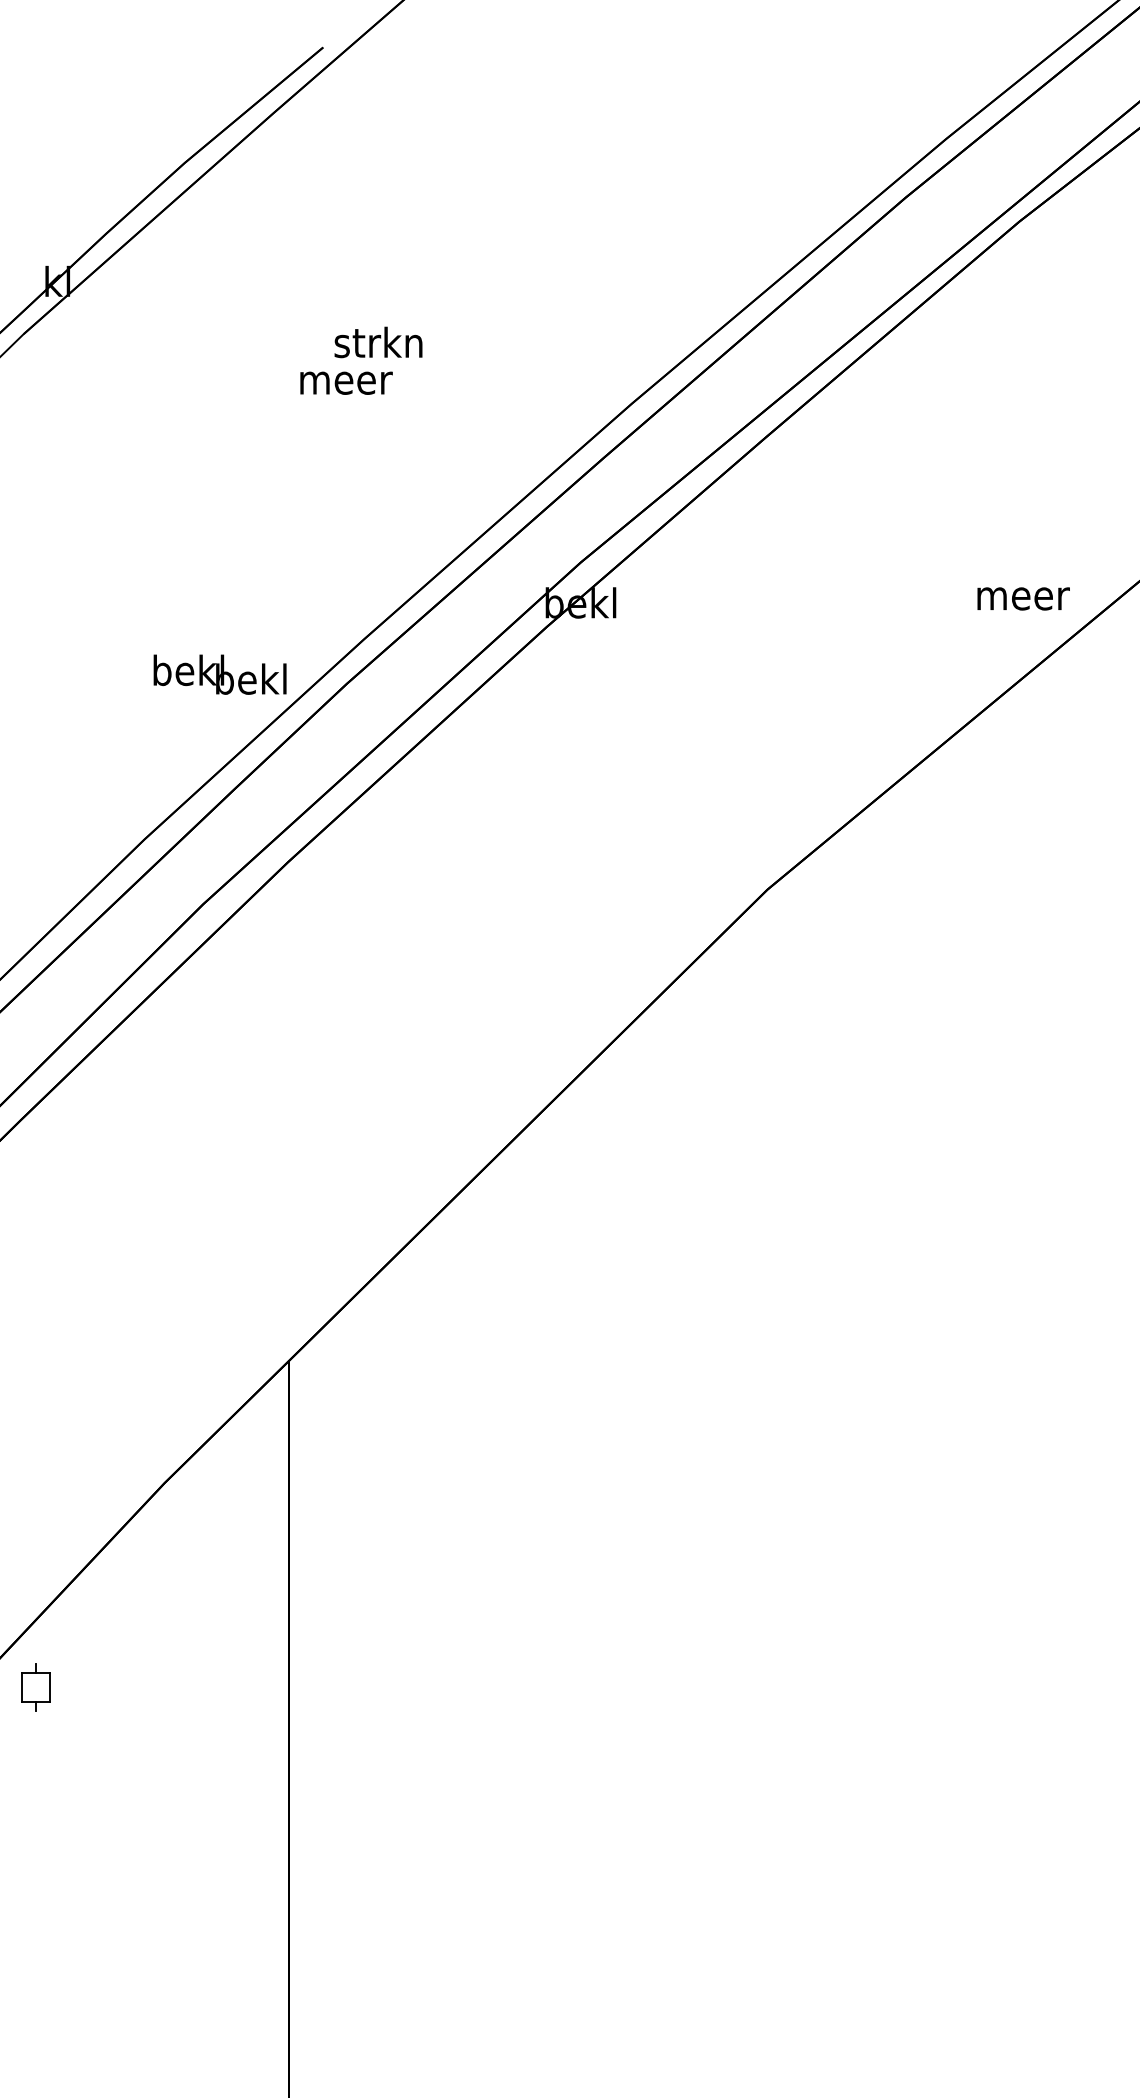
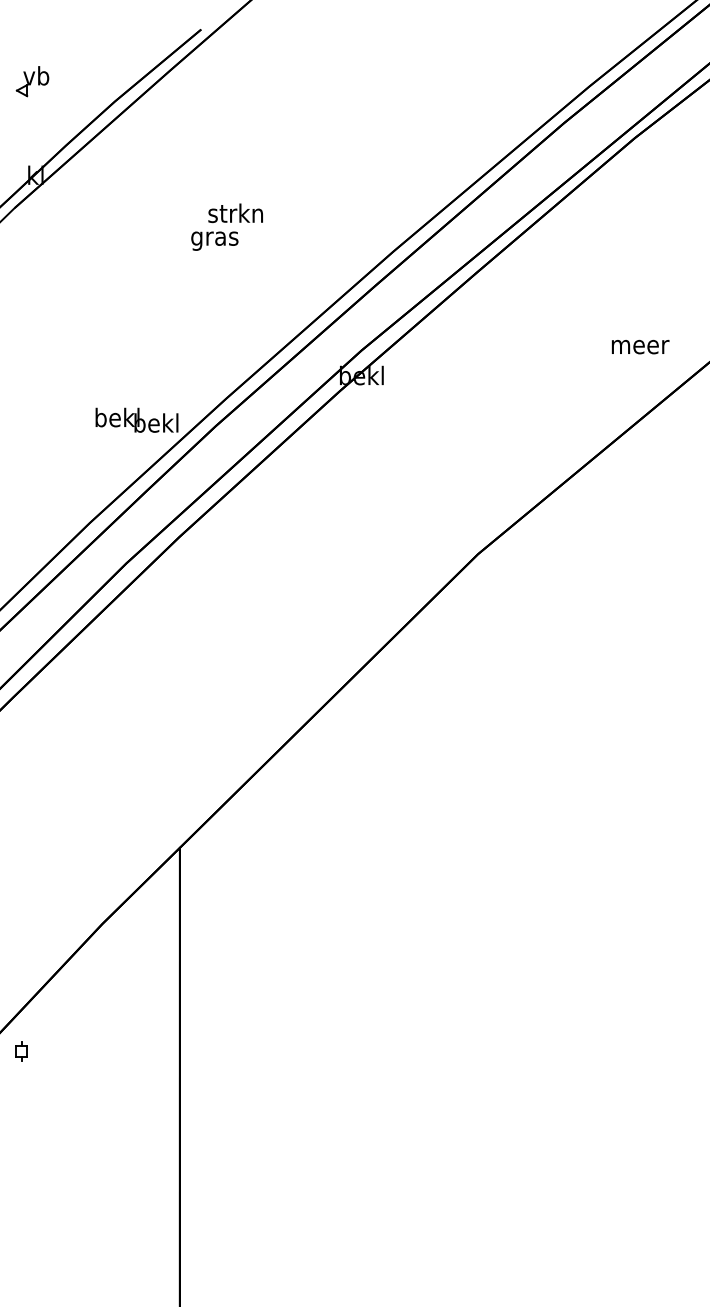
part: (52, 130) -> (32, 81), added
text: (346, 386) -> (215, 240), meer -> gras
text: (1023, 597) -> (640, 346), moved
part: (34, 1687) -> (21, 1051), size x0.62

